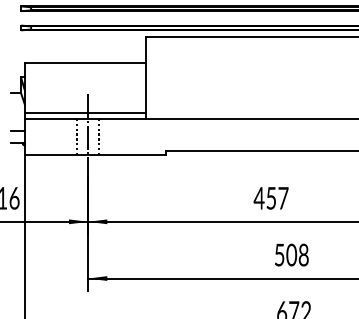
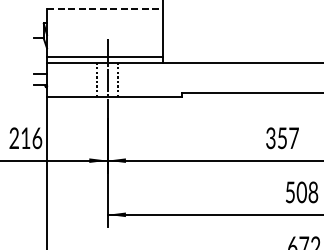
line: (85, 62) -> (105, 8), solid -> dashed
text: (258, 198) -> (270, 138), 457 -> 357

